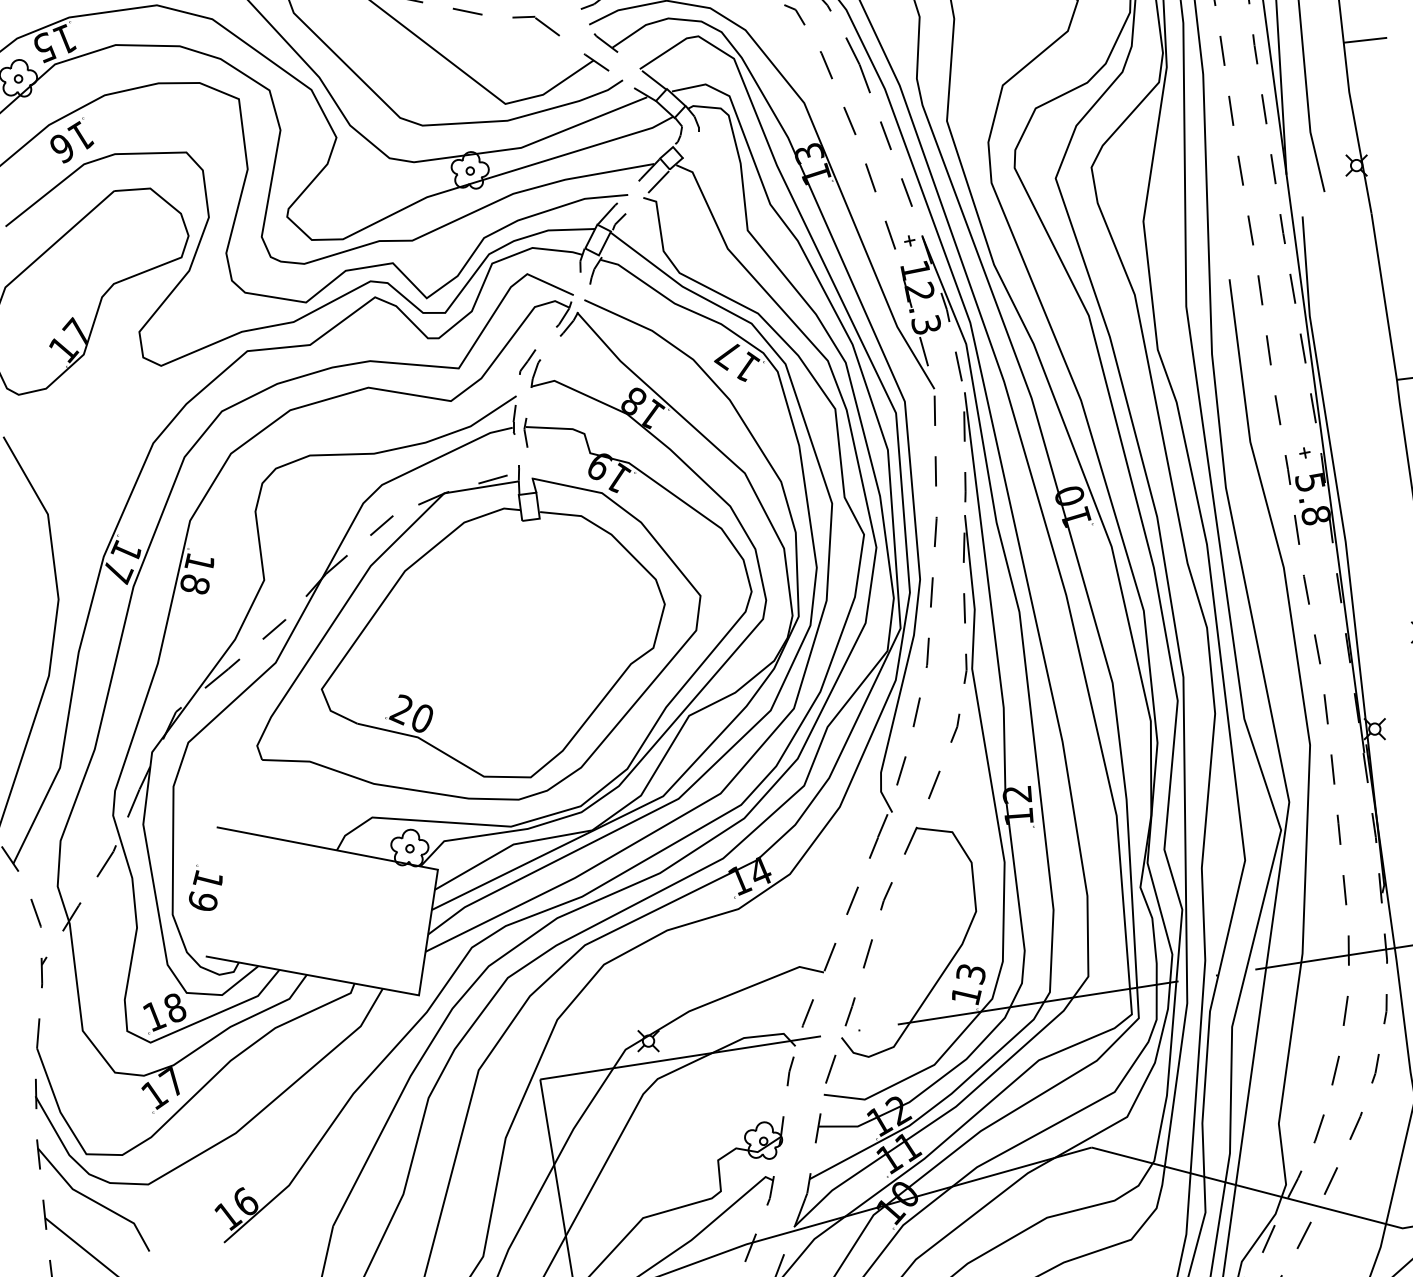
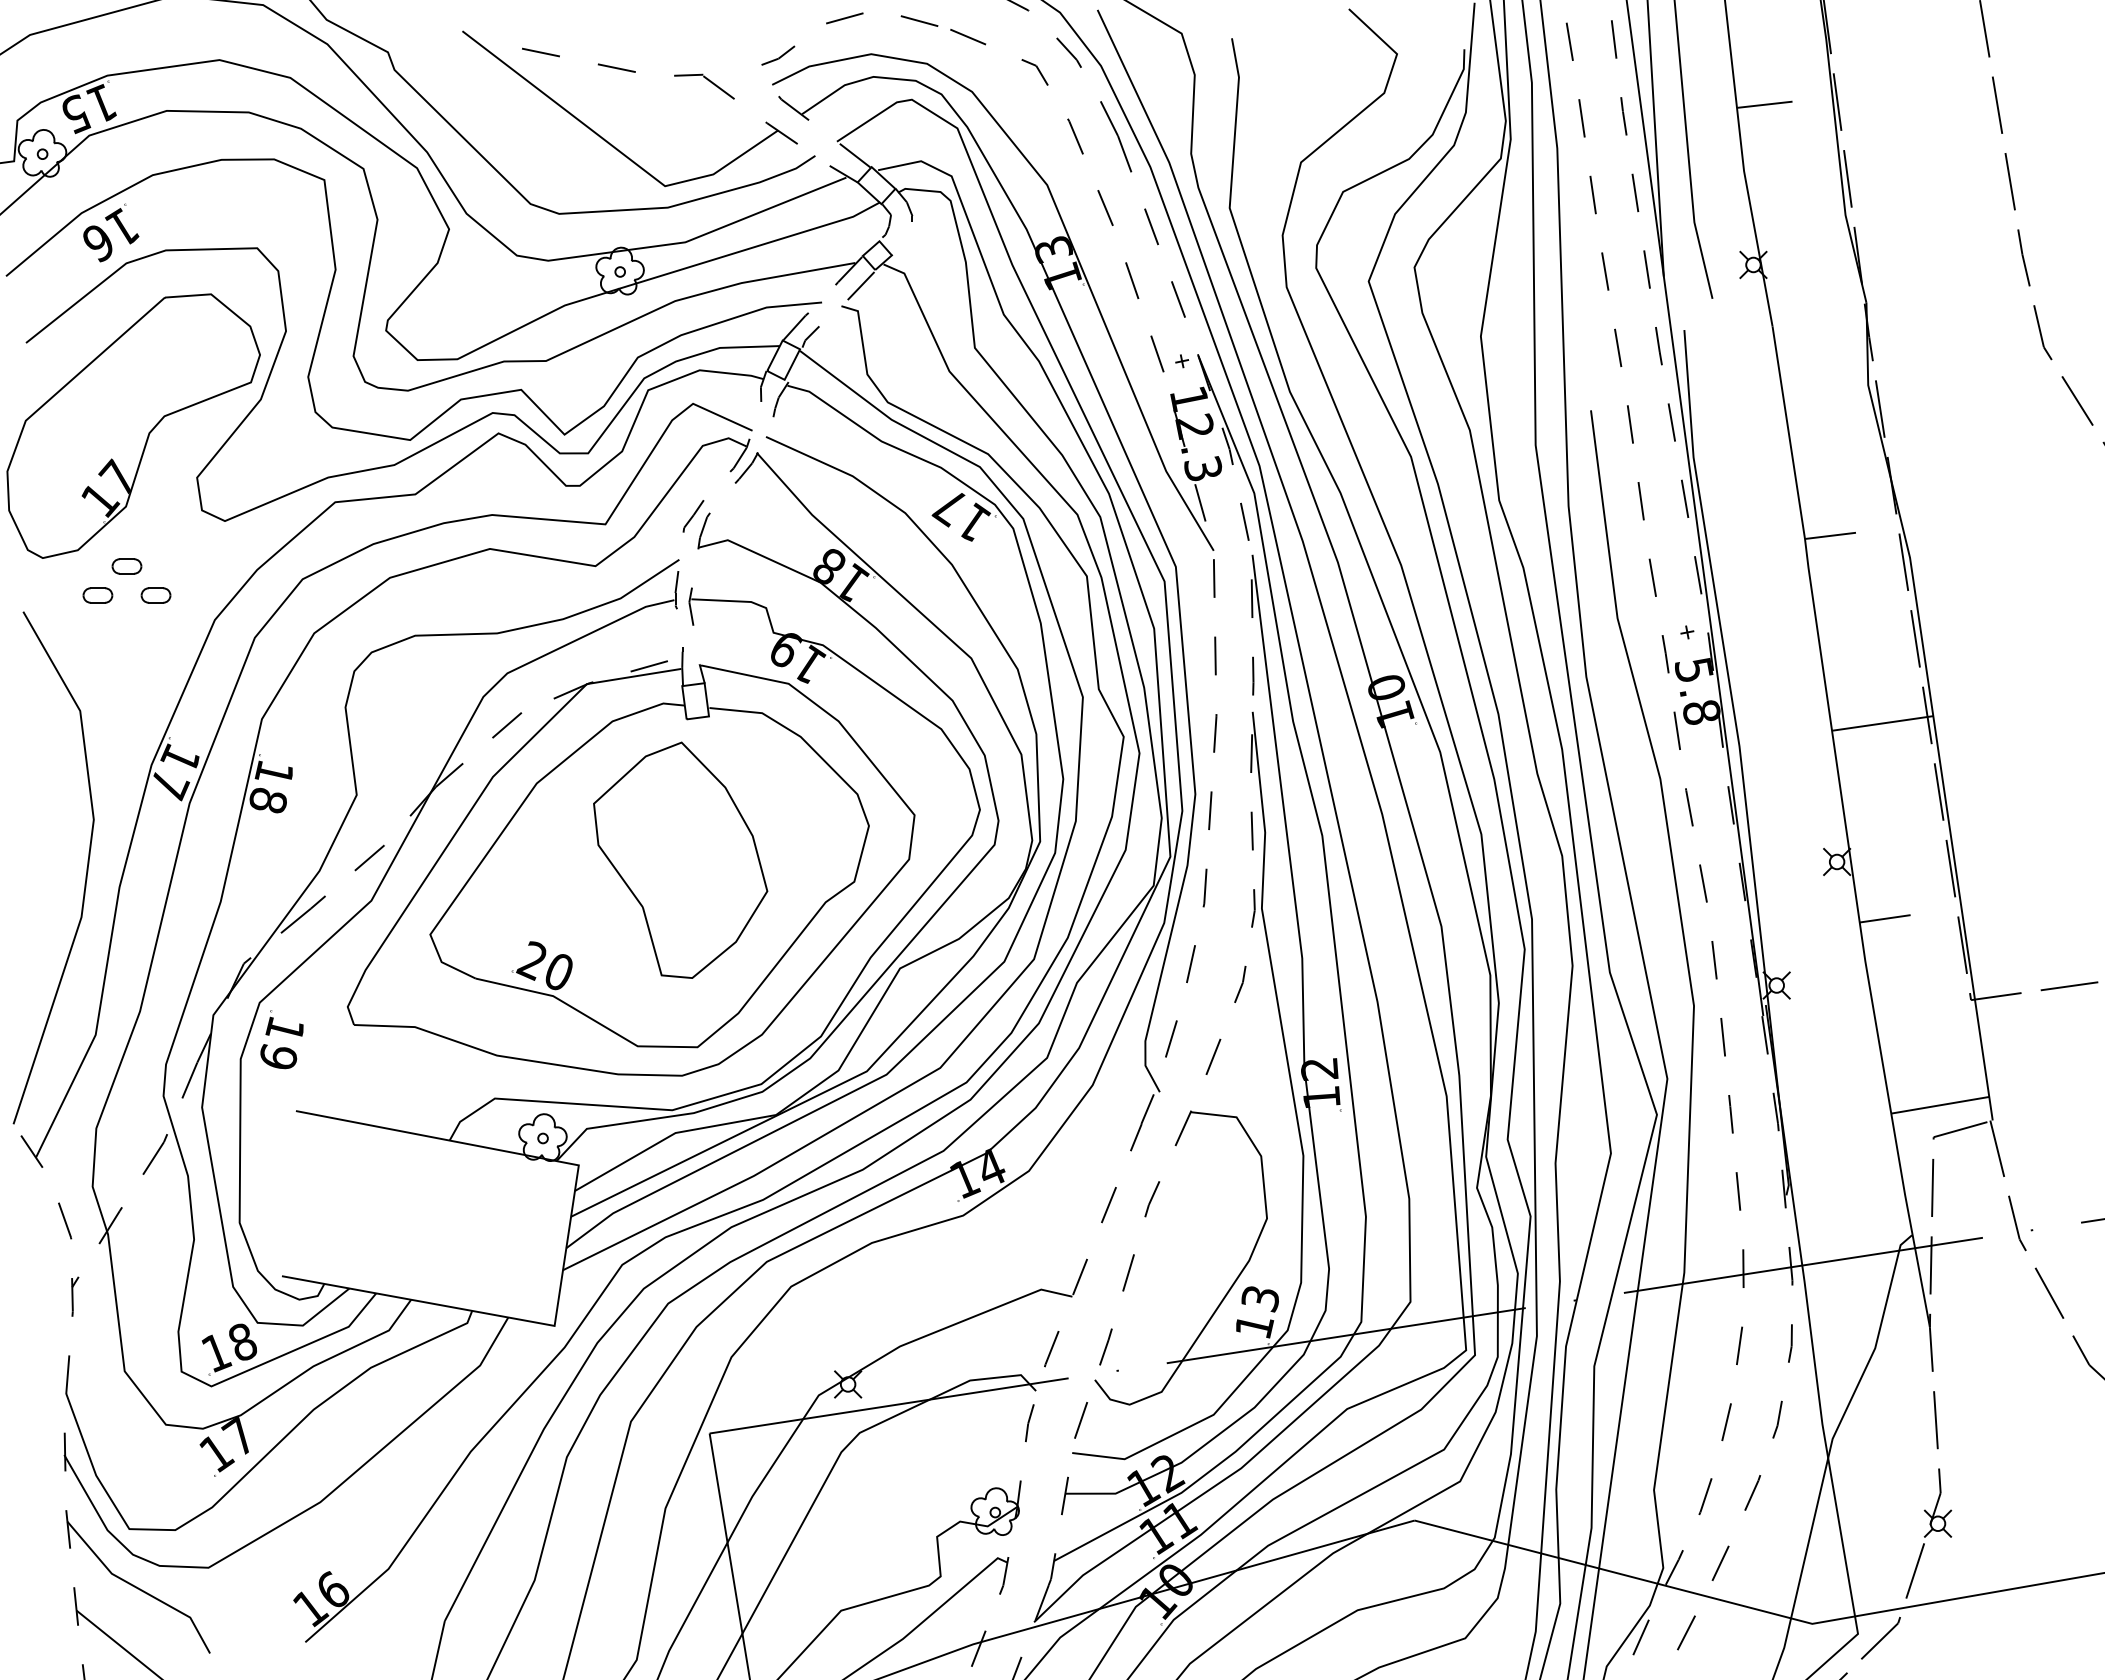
part: (84, 412) -> (126, 580), added
curve: (479, 654) -> (632, 890), added
part: (207, 882) -> (284, 1032), moved

